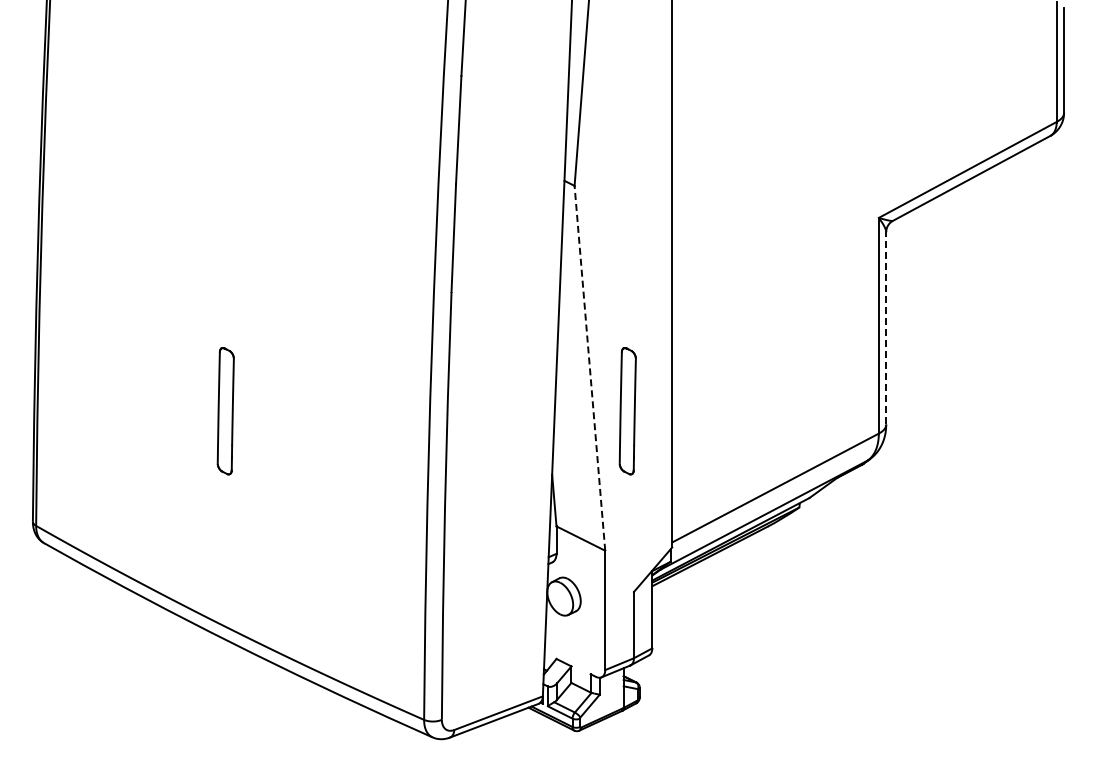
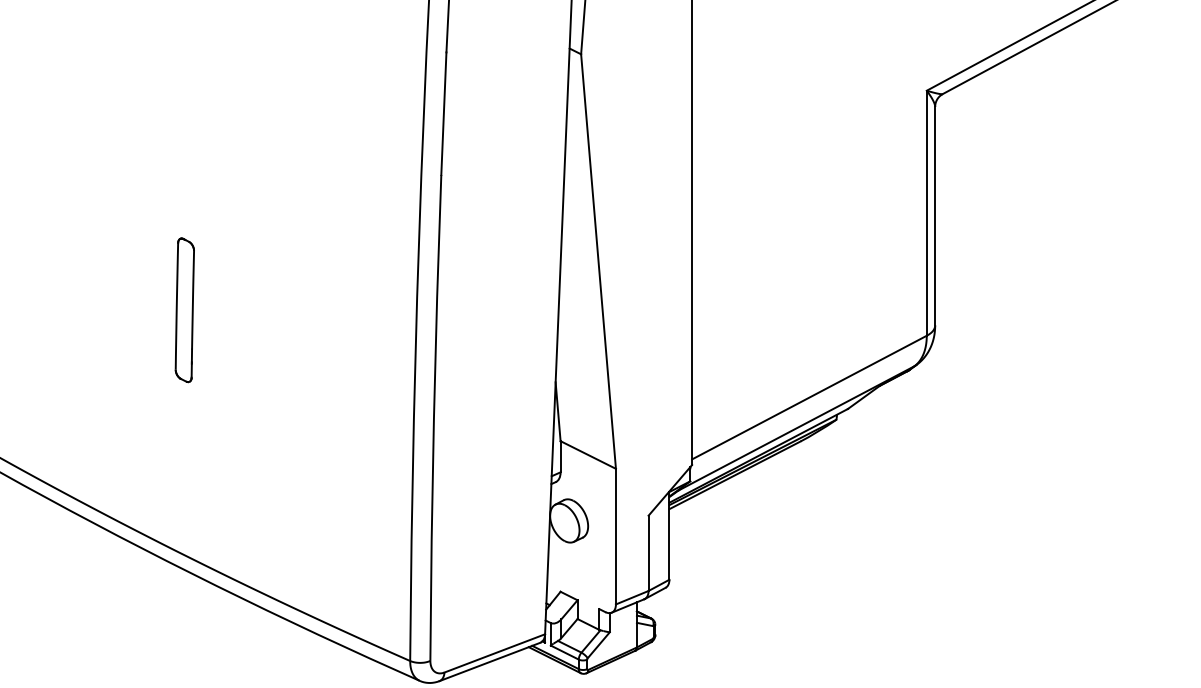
line: (886, 327) -> (935, 215), dashed -> solid
line: (589, 367) -> (598, 260), dashed -> solid
part: (627, 411) -> (641, 310), removed

